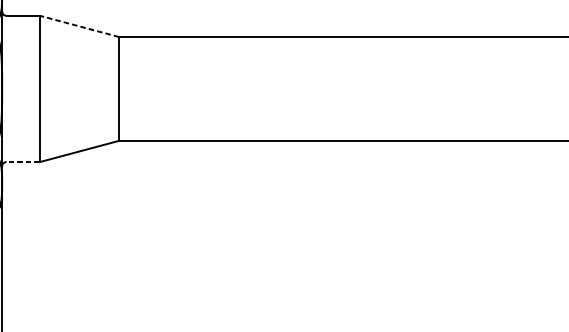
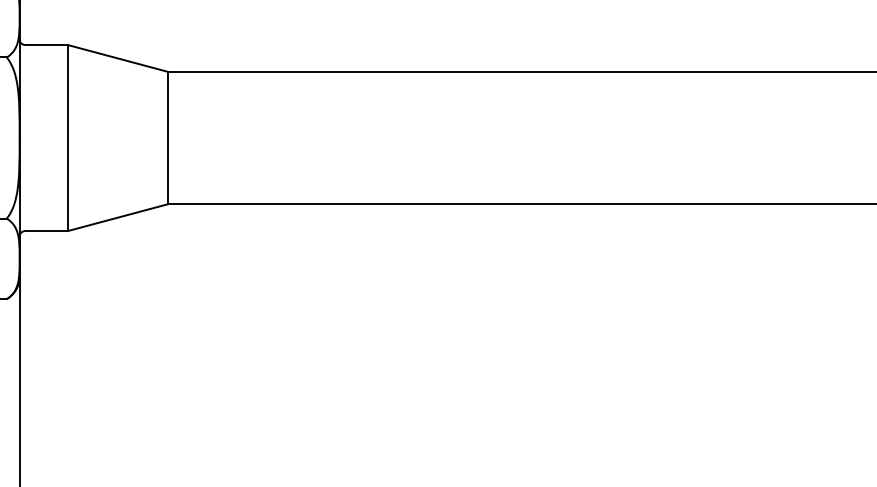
line: (79, 26) -> (117, 58), dashed -> solid
line: (23, 162) -> (46, 231), dashed -> solid

